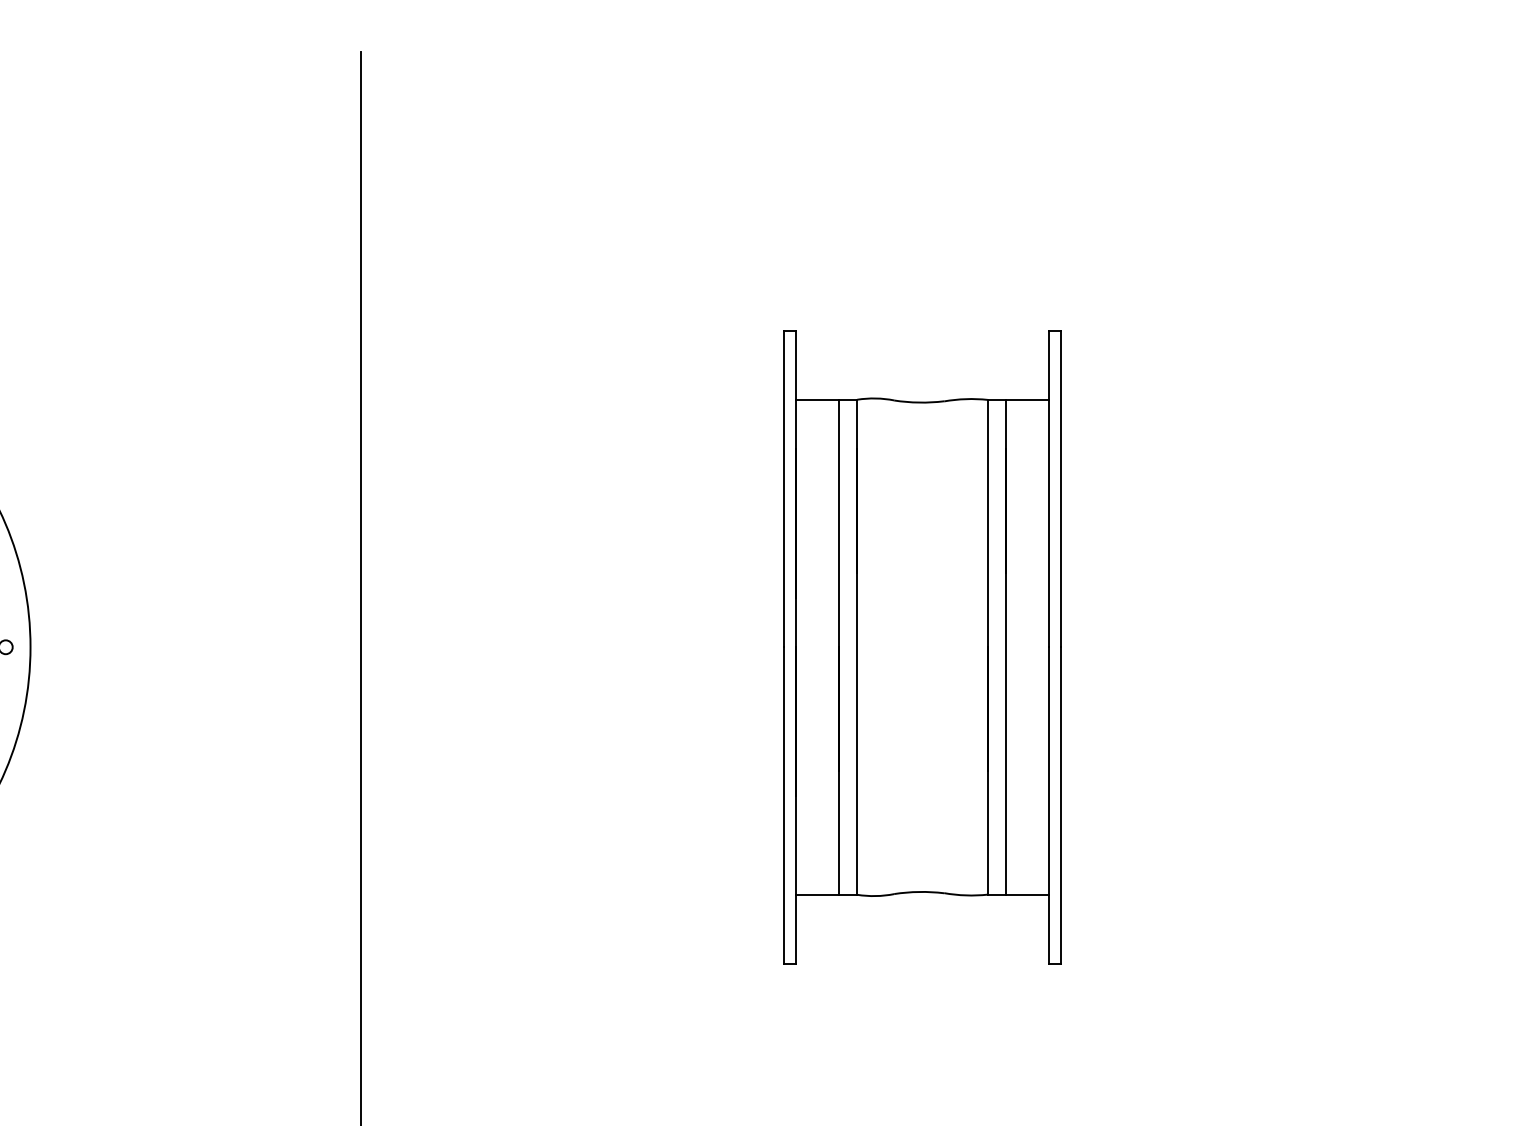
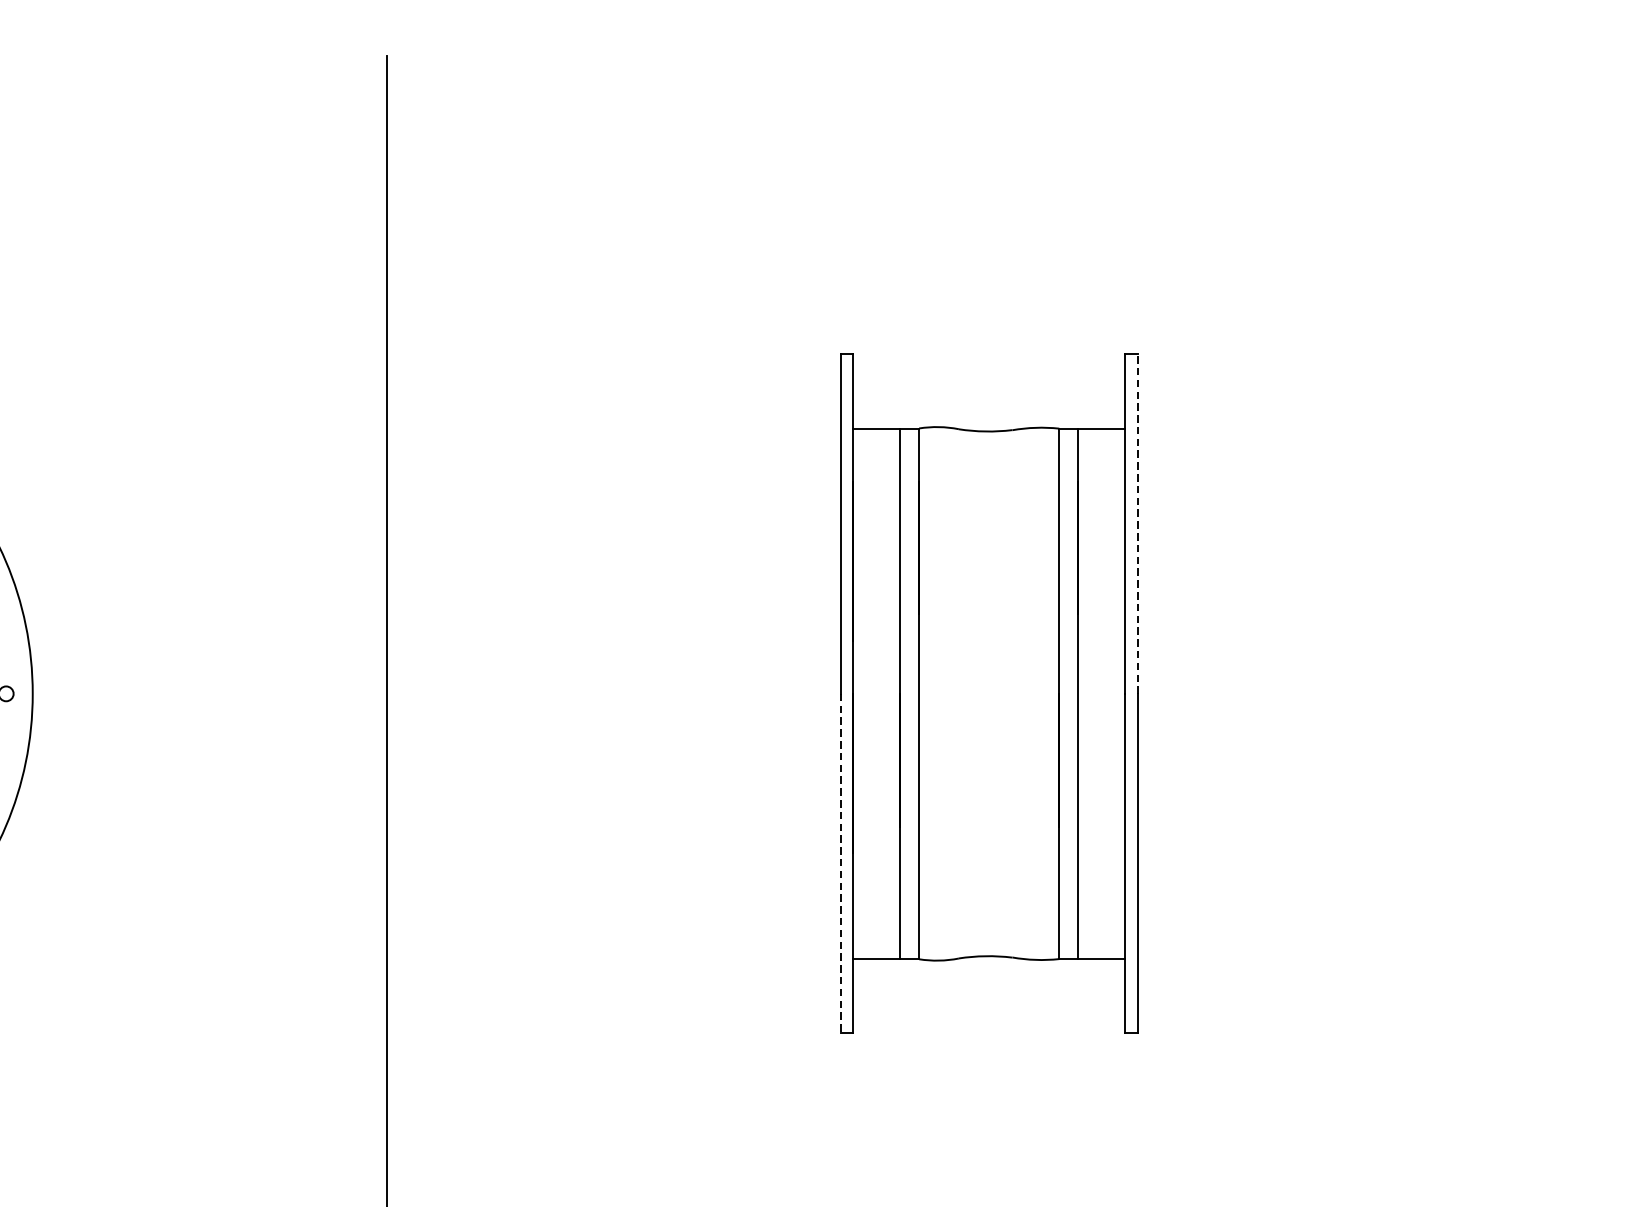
line: (1061, 488) -> (1138, 523), solid -> dashed
line: (783, 806) -> (840, 864), solid -> dashed

